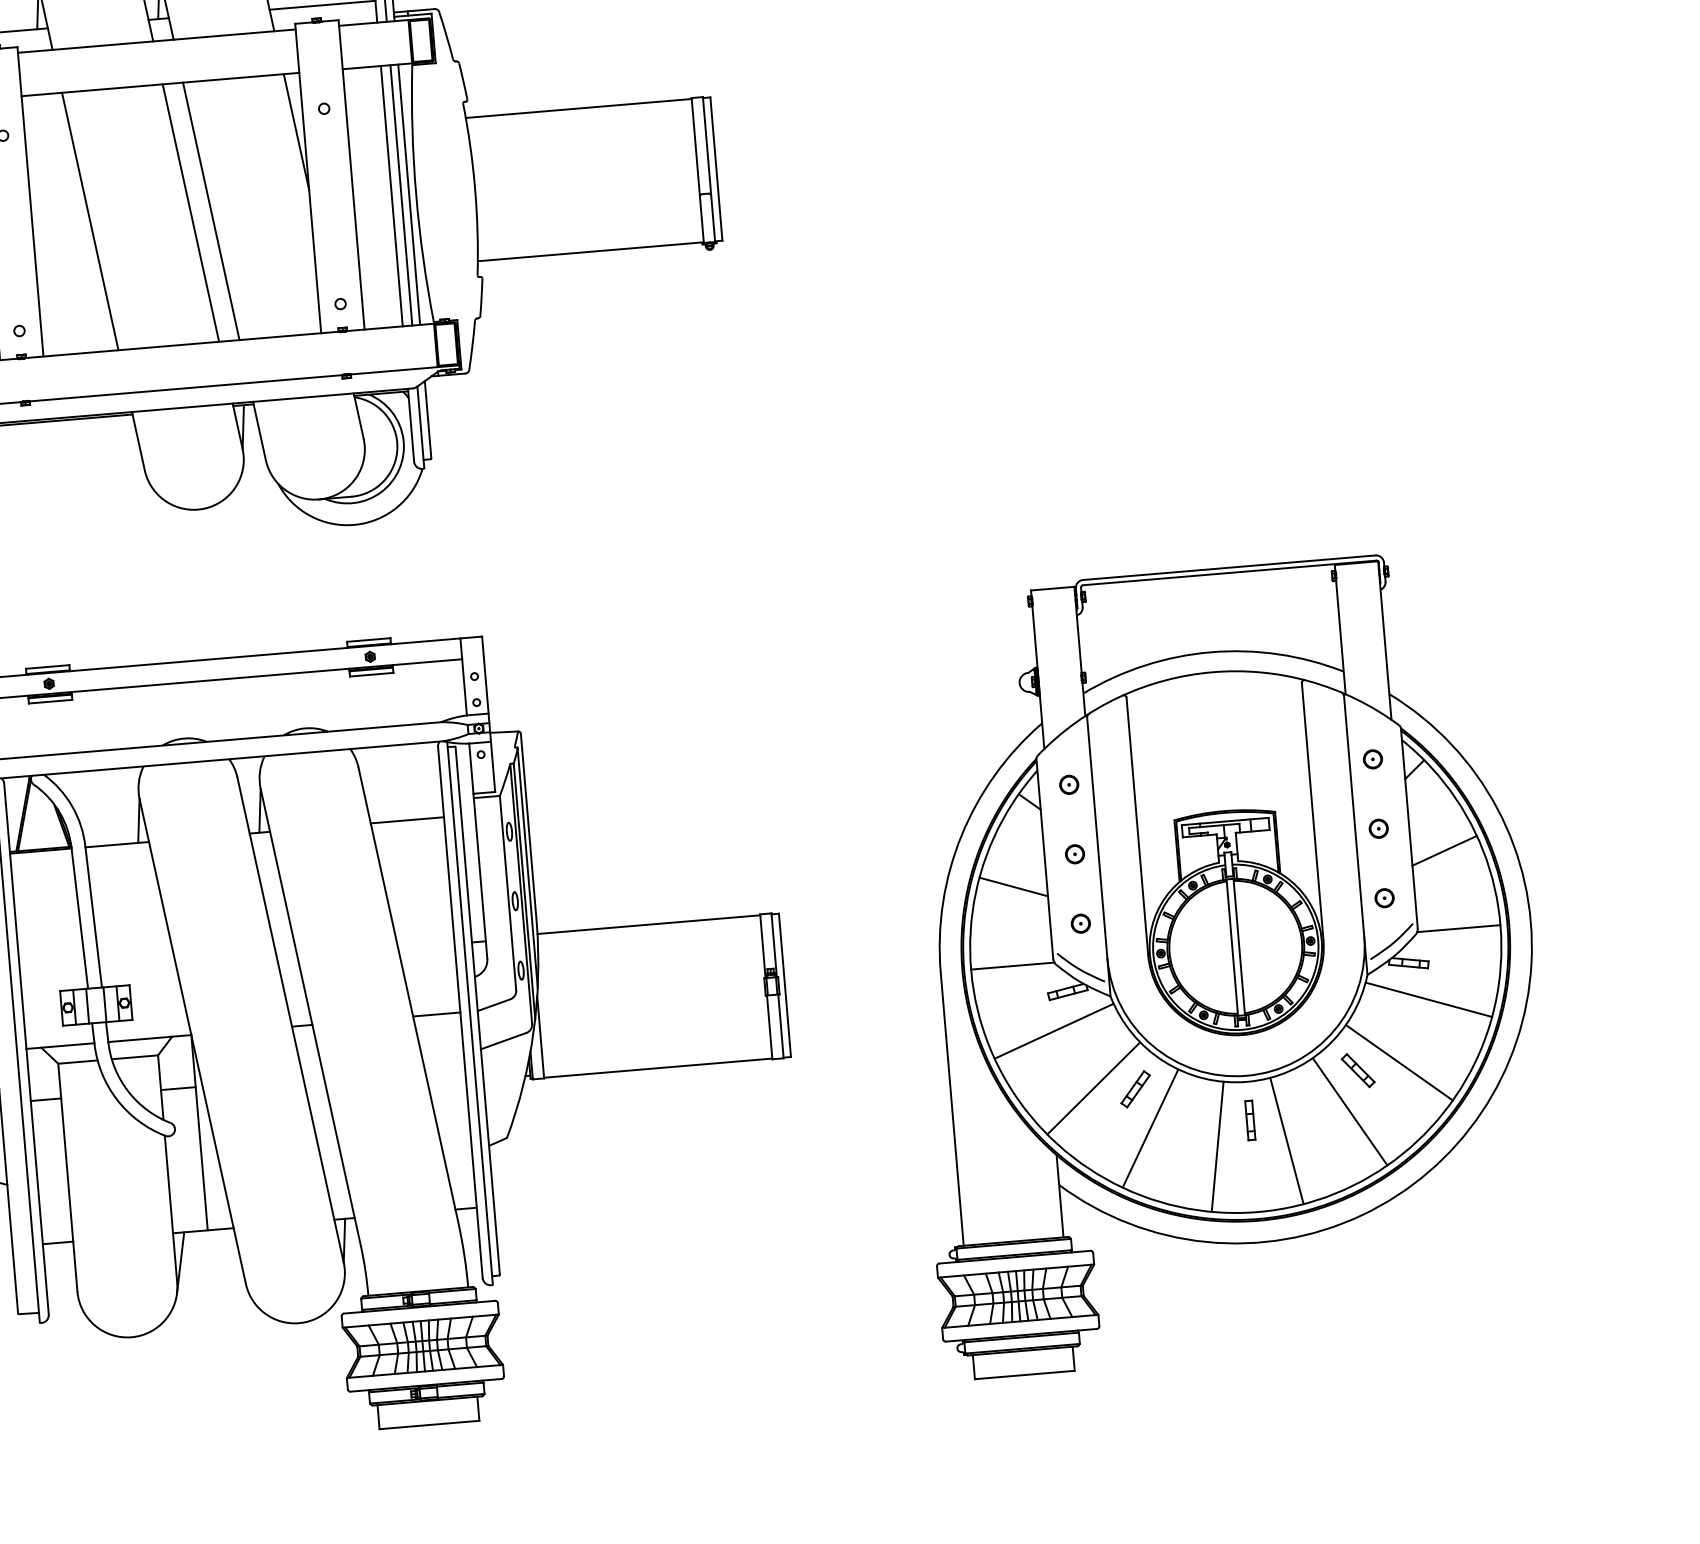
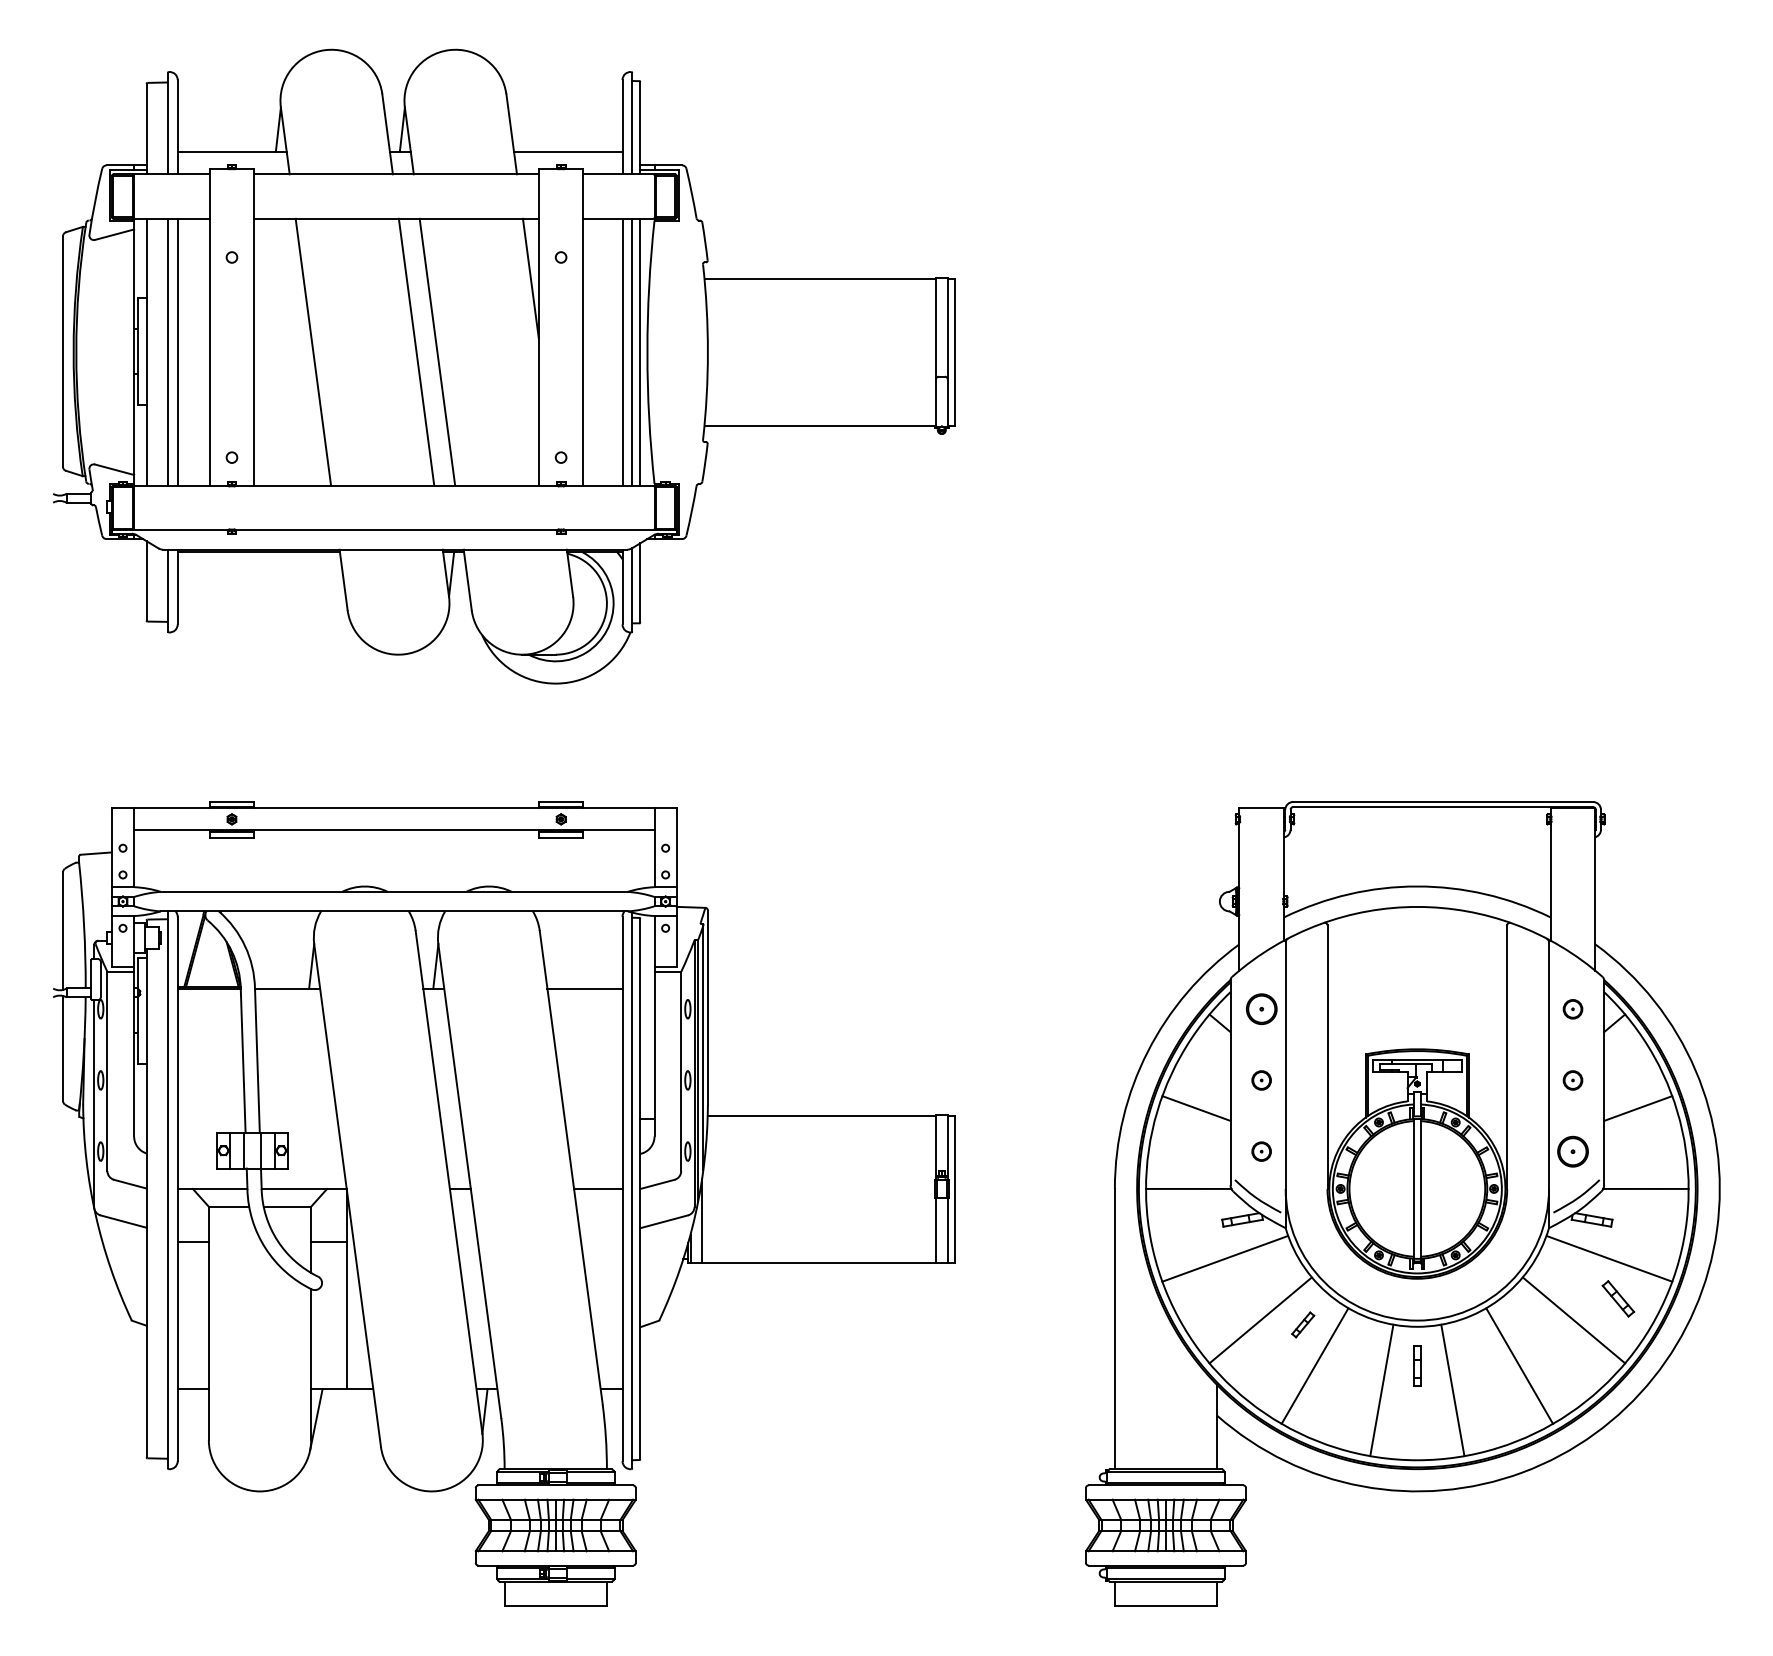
part: (1069, 785) -> (1261, 1009), size x1.6
part: (1384, 898) -> (1572, 1151), size x1.6
part: (1358, 1070) -> (1618, 1298), moved
part: (1134, 1089) -> (1302, 1324), size x0.7

